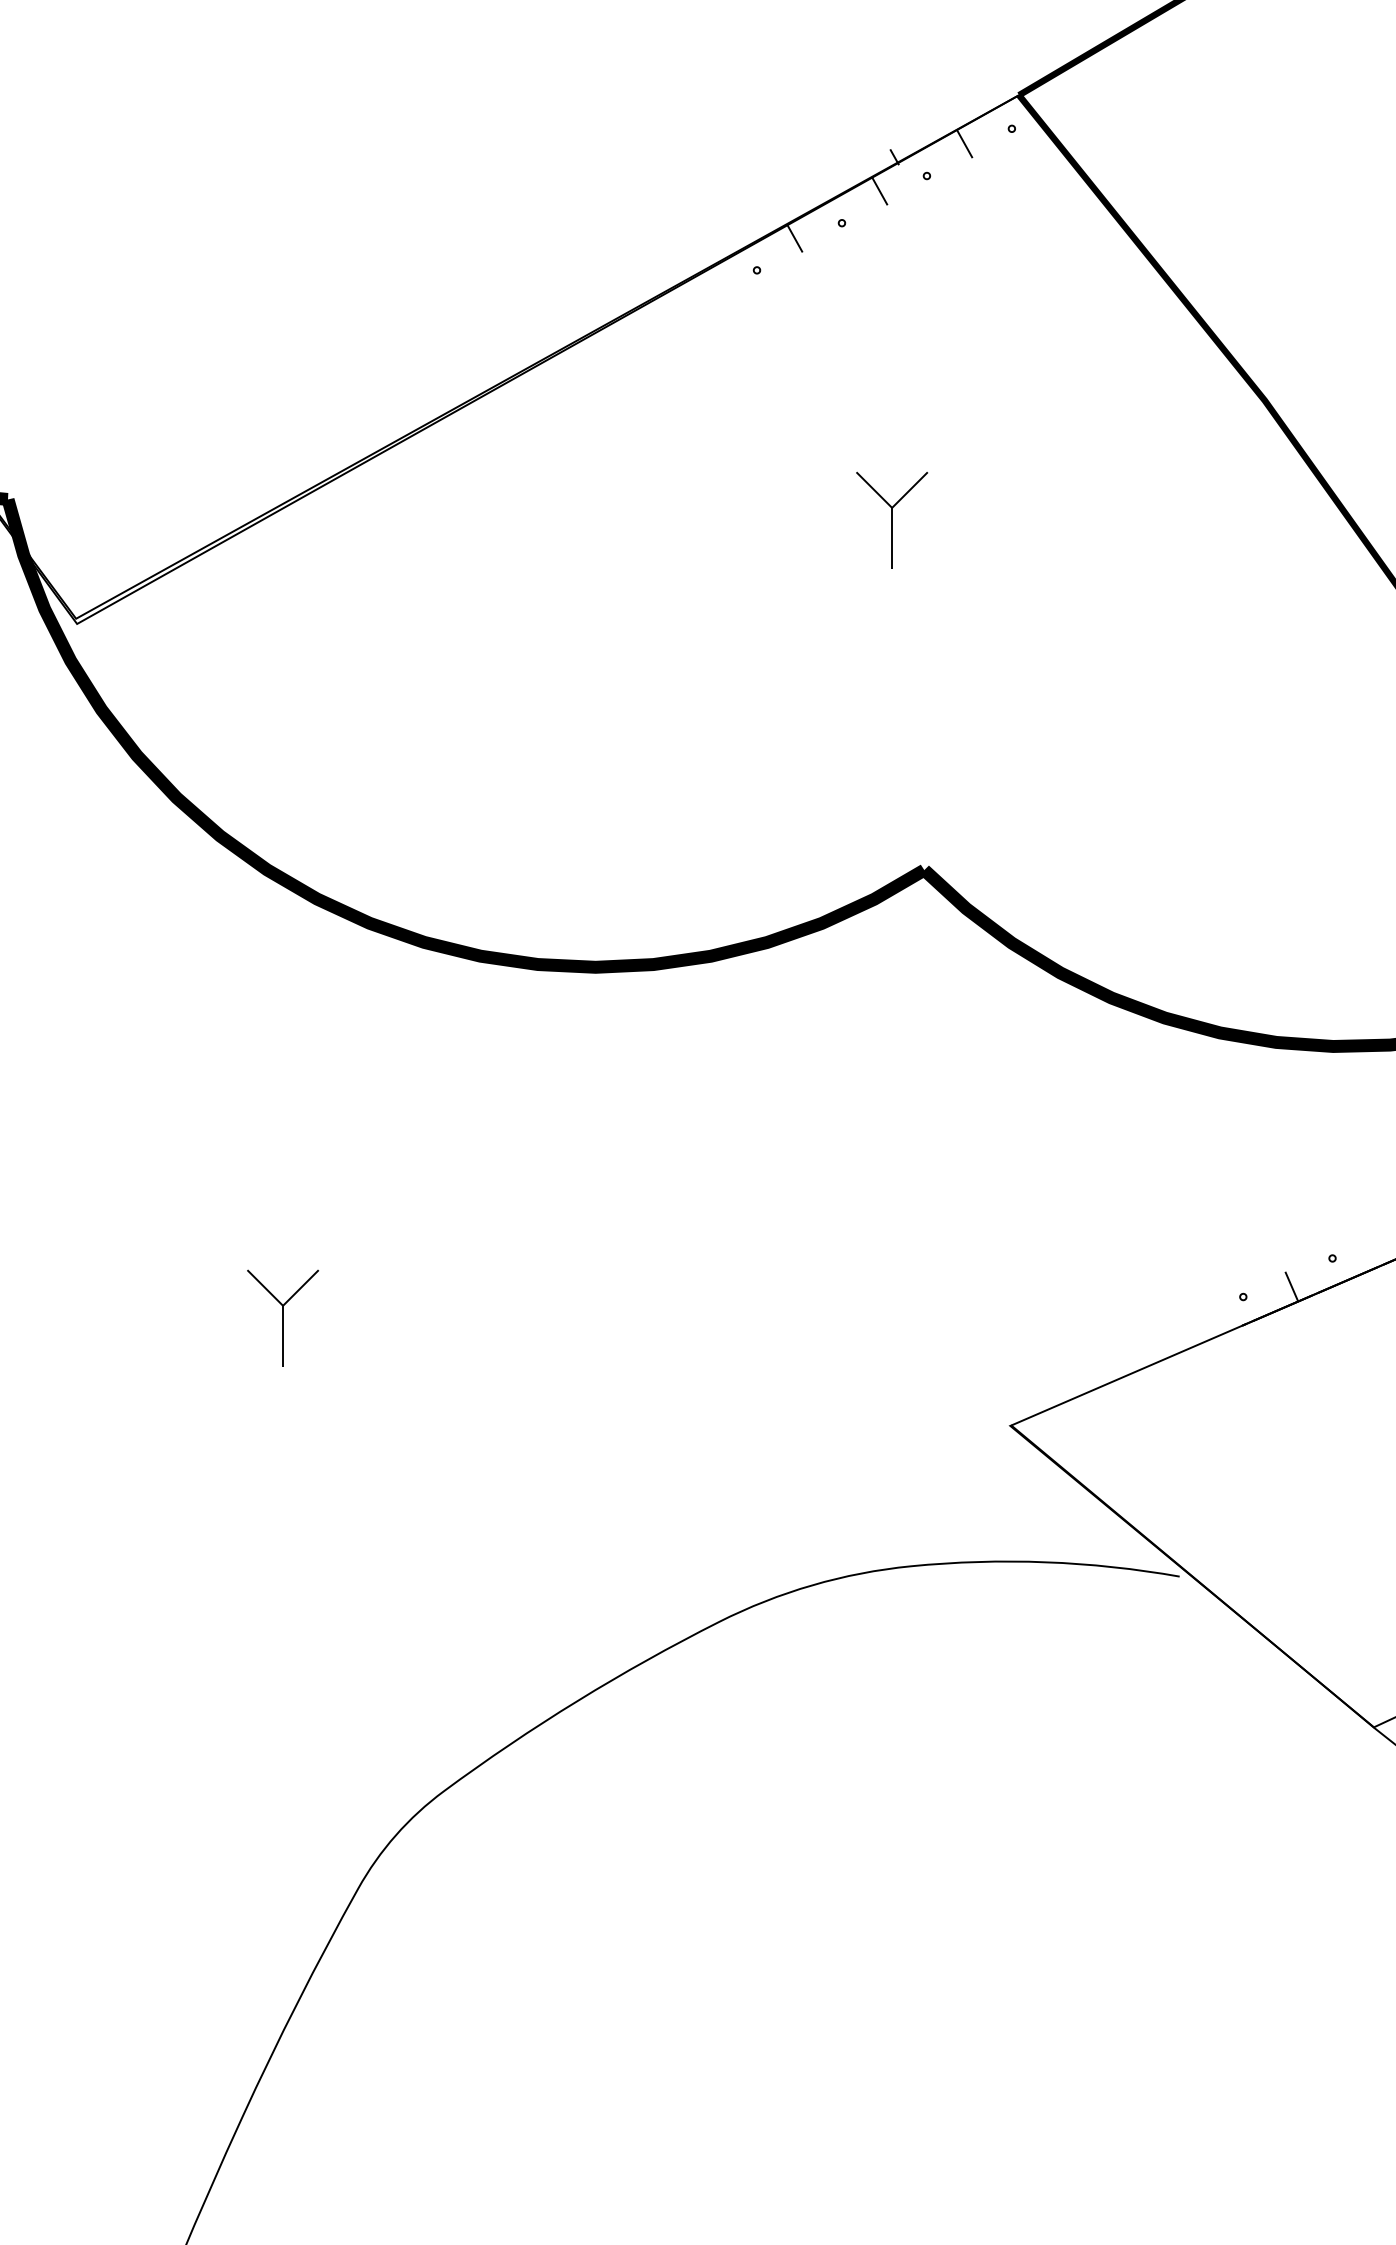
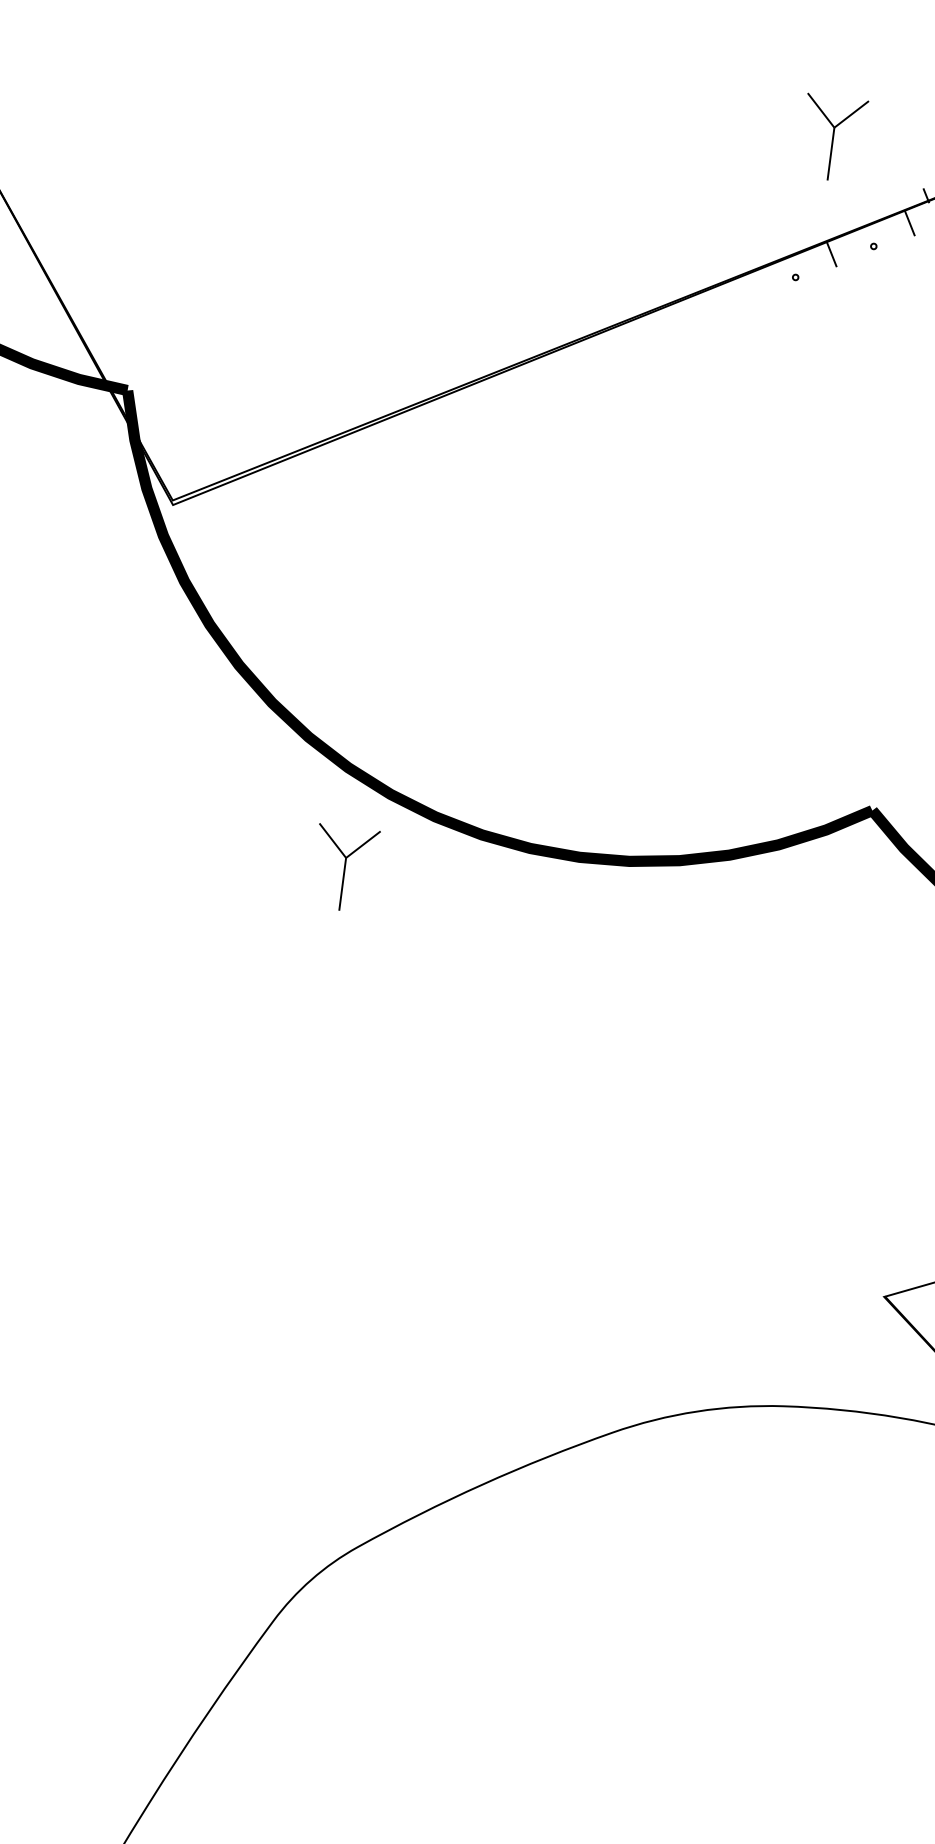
part: (892, 519) -> (833, 137), moved
part: (283, 1317) -> (345, 868), moved

